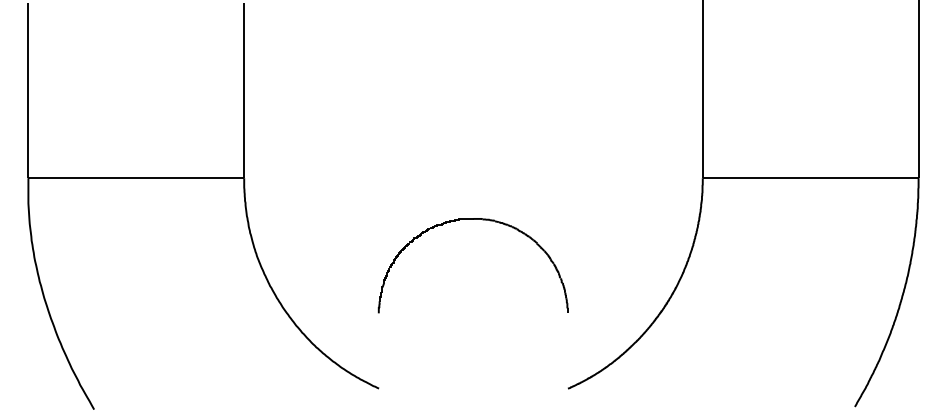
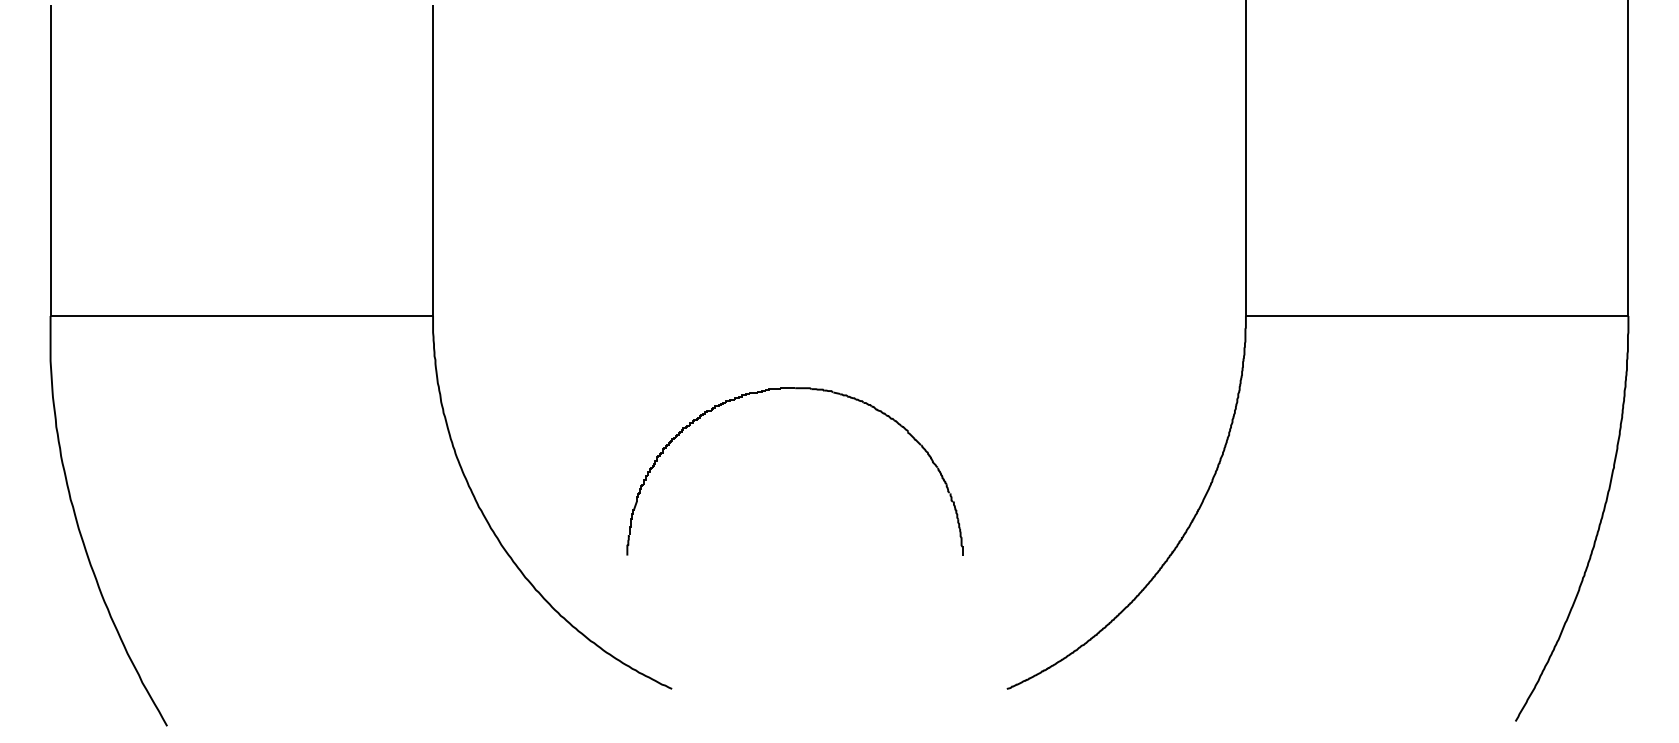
part: (472, 219) -> (793, 389), moved

